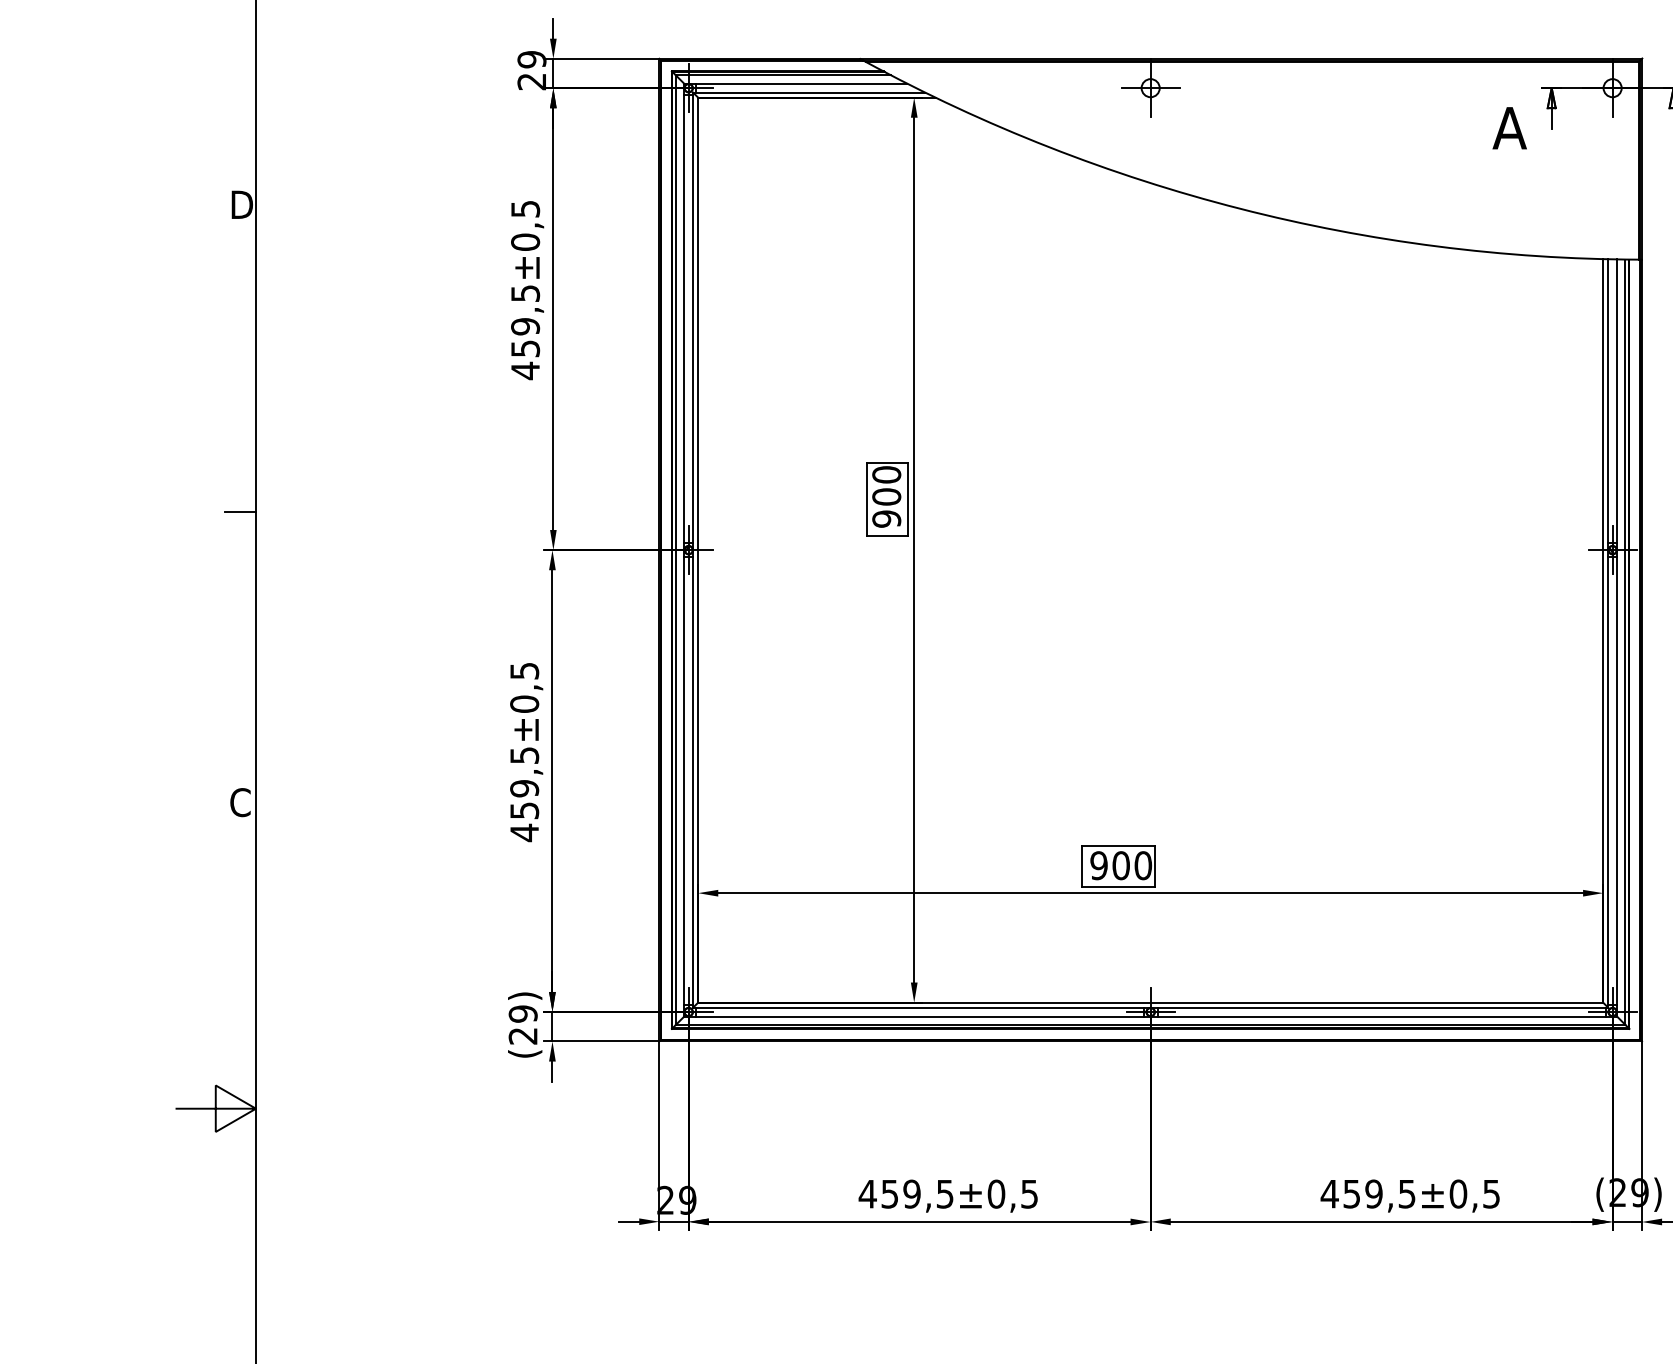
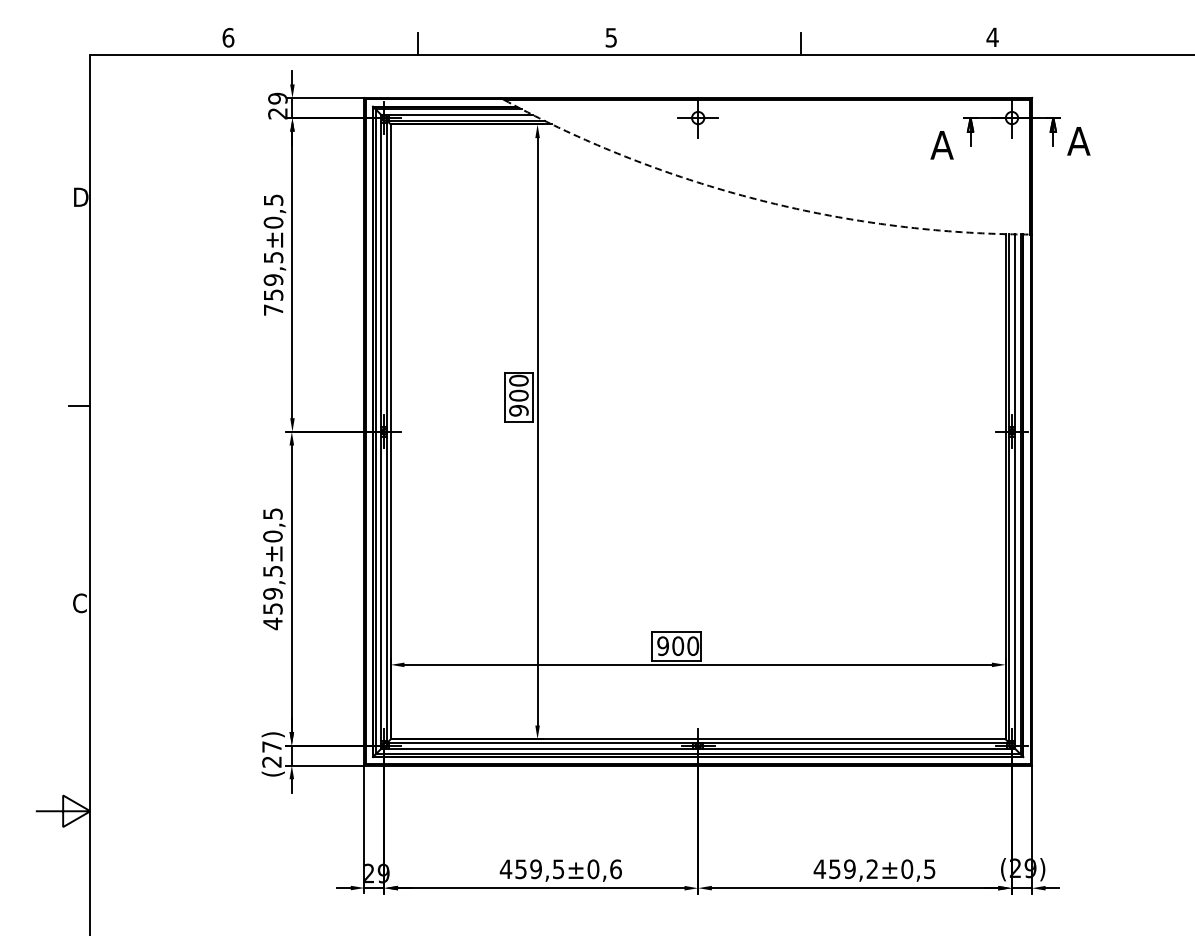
arc: (1239, 208) -> (758, 199), solid -> dashed
text: (525, 371) -> (273, 310), 459,5 -> 759,5
text: (522, 1013) -> (271, 746), (29) -> (27)
text: (1028, 1194) -> (615, 869), ±0,5 -> ±0,6
text: (1405, 1194) -> (871, 869), 459,5 -> 459,2

